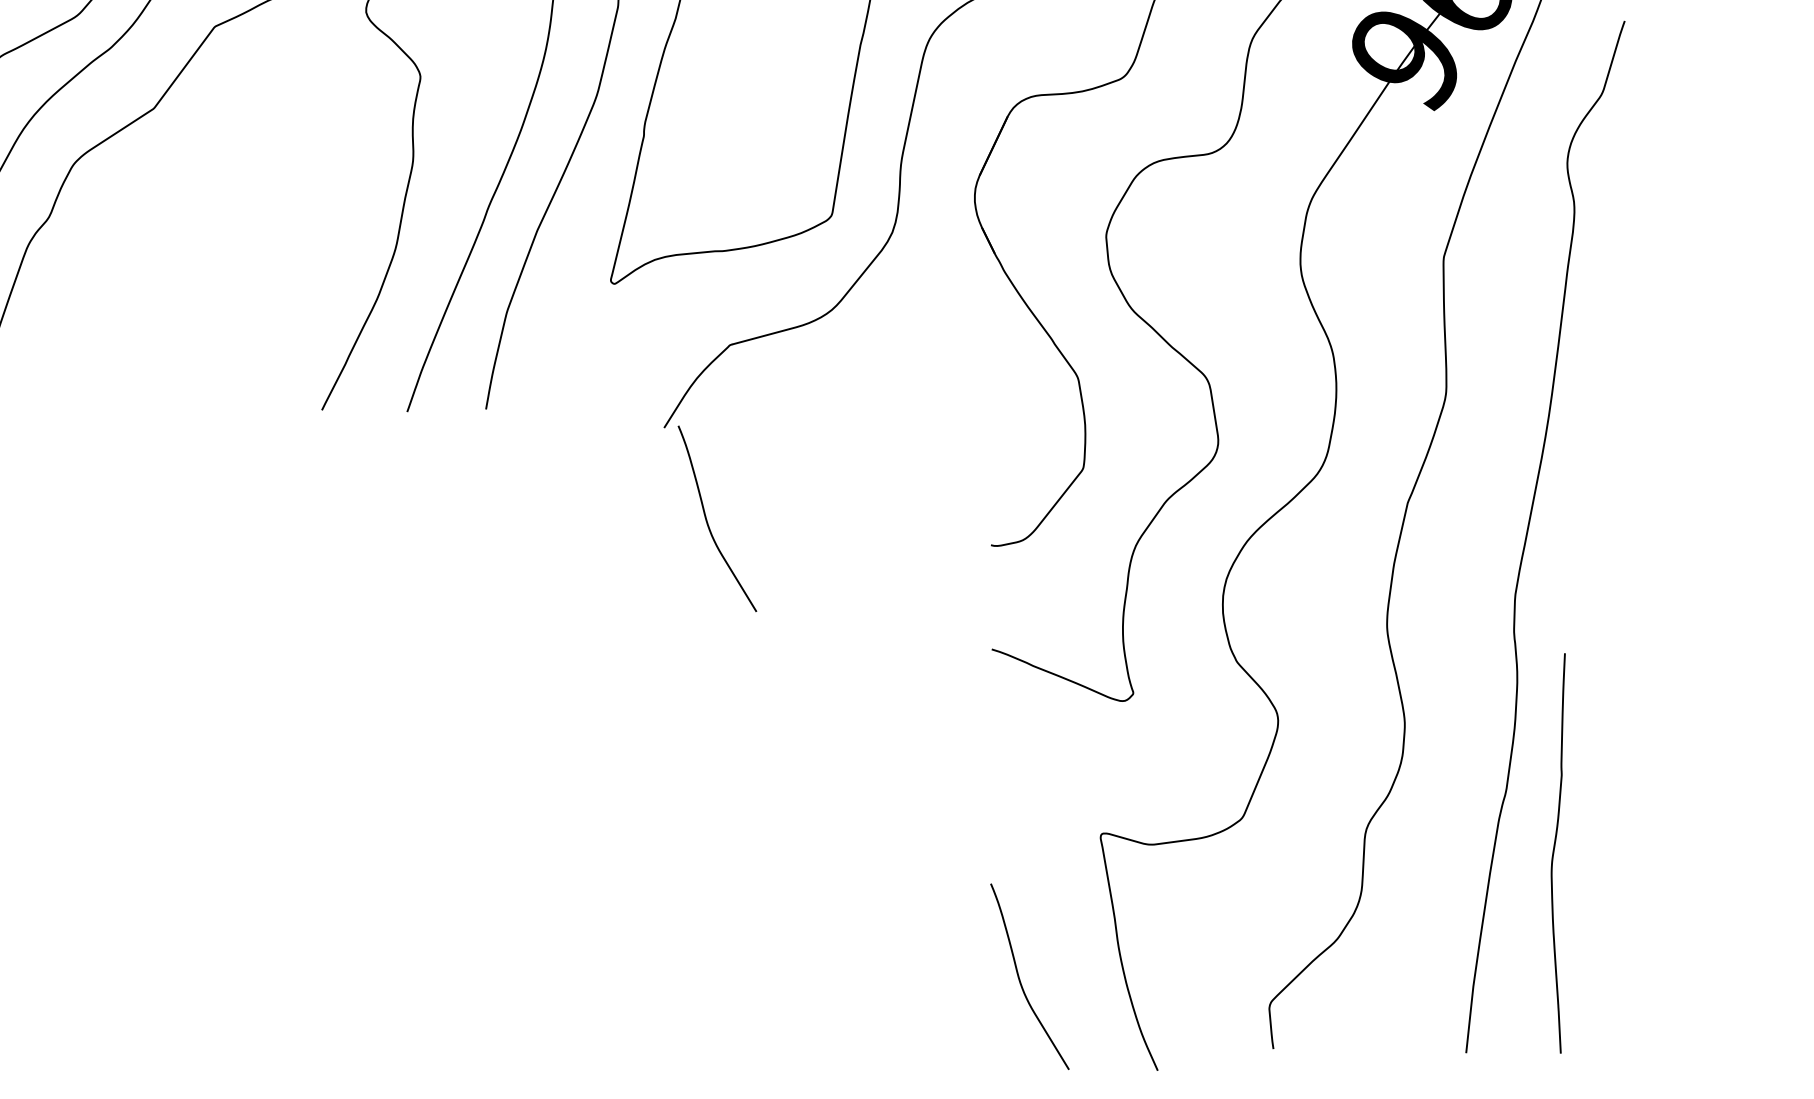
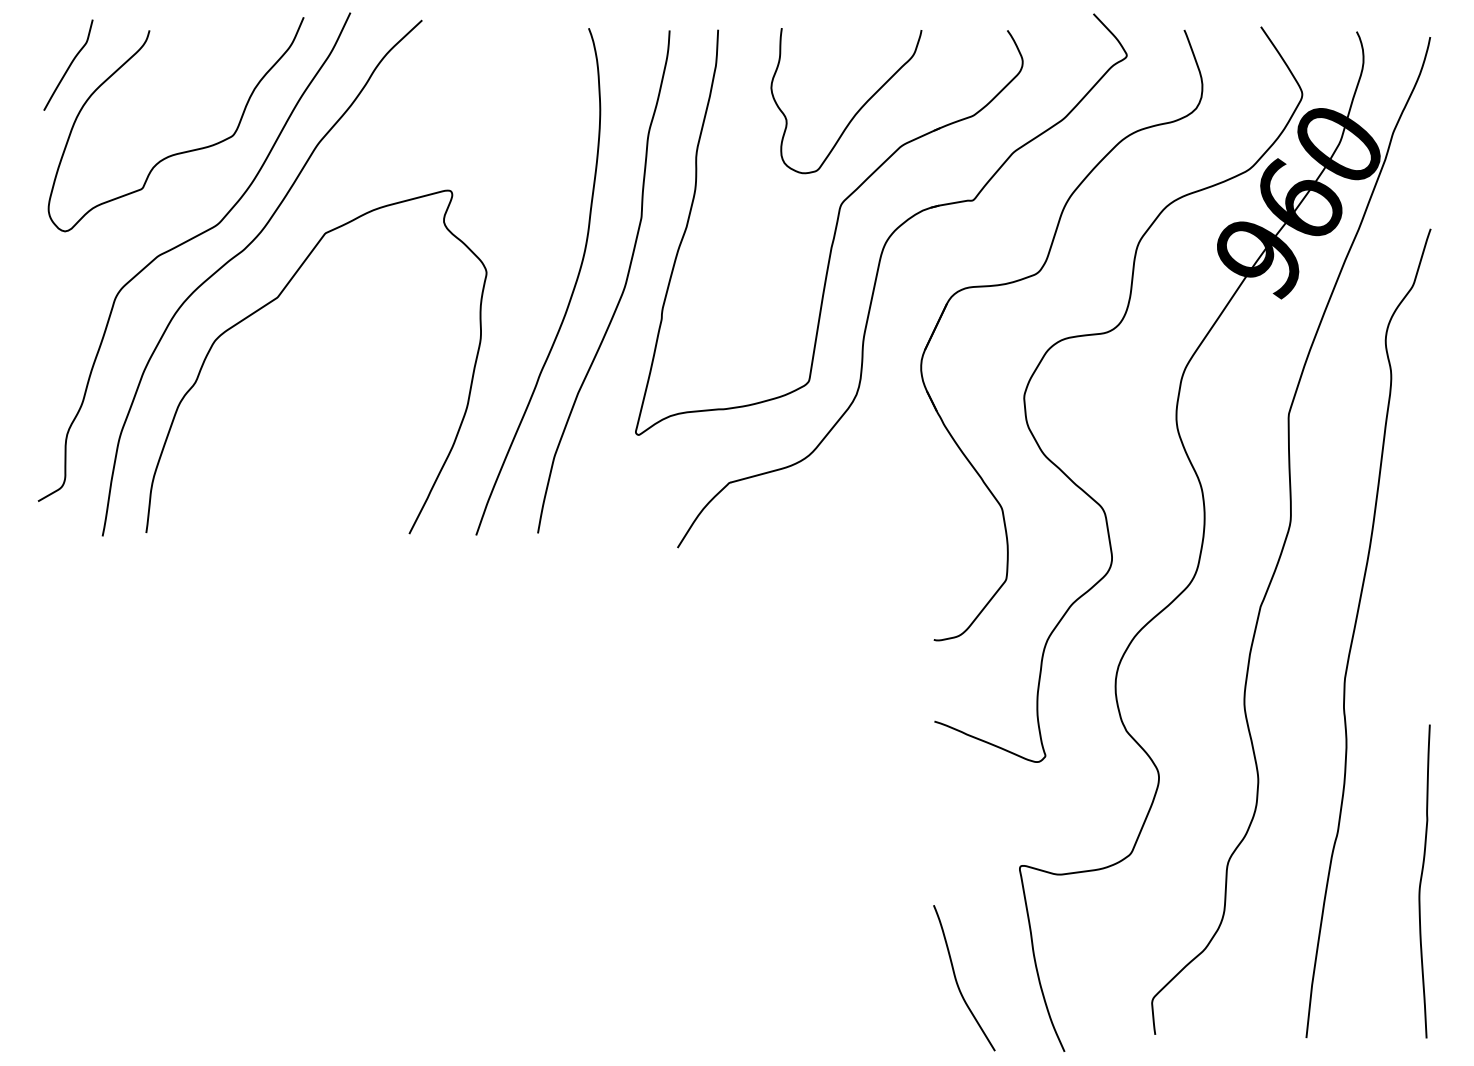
curve: (708, 521) -> (712, 621), removed
curve: (1554, 853) -> (1421, 881), moved

